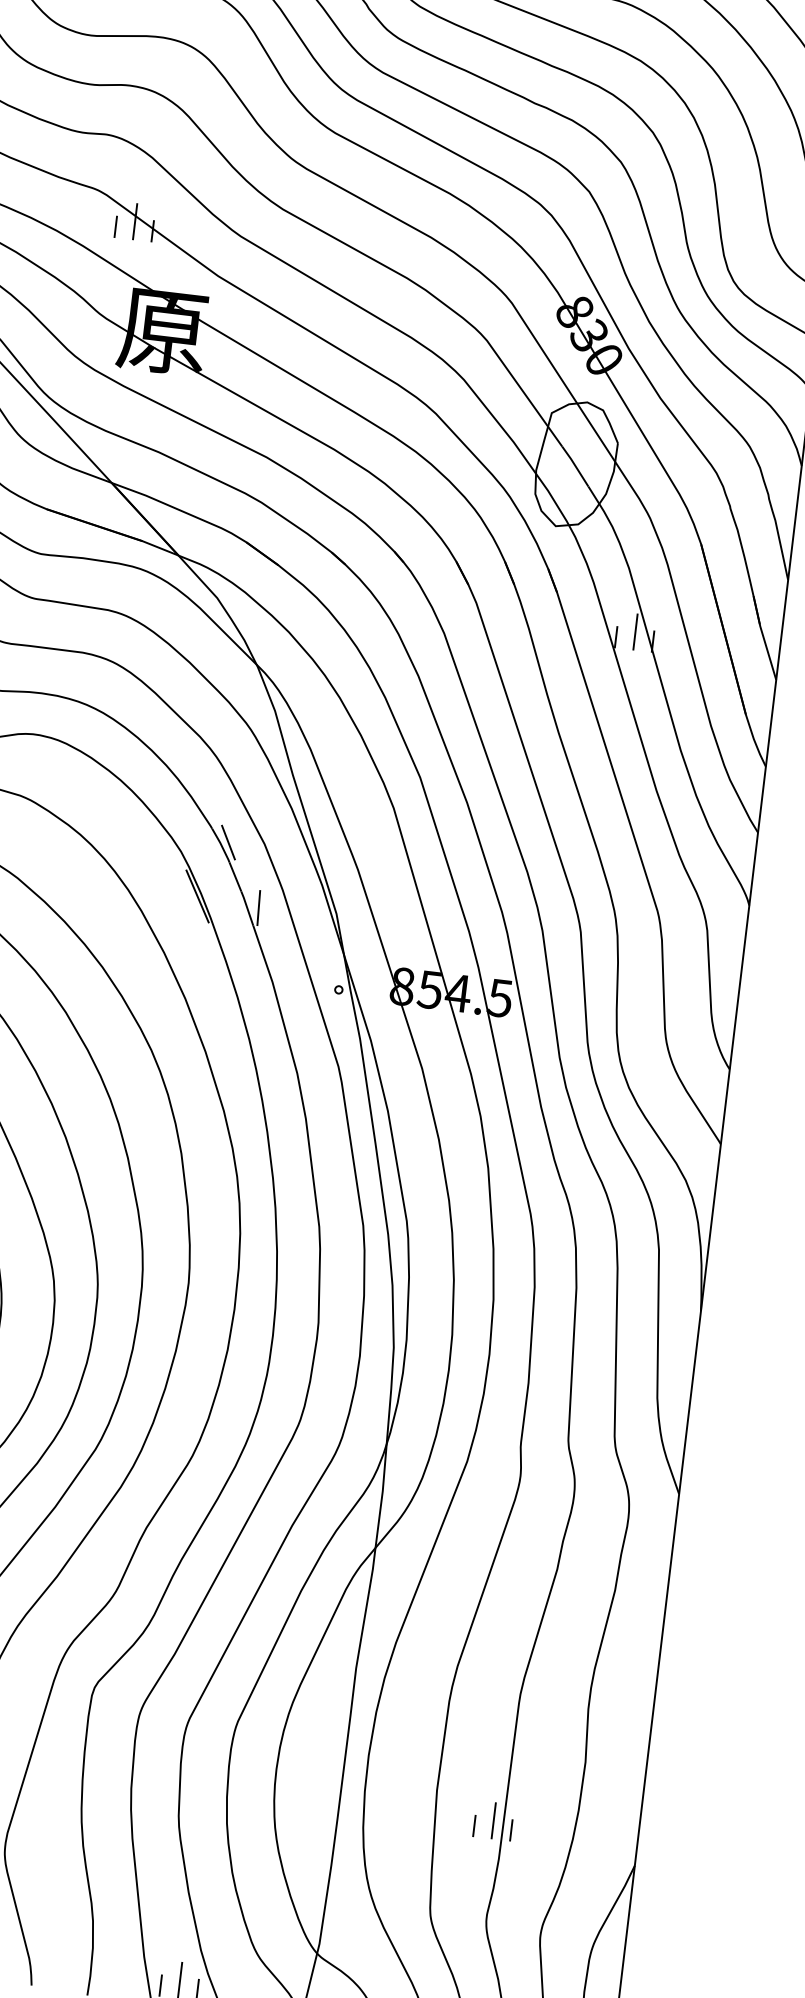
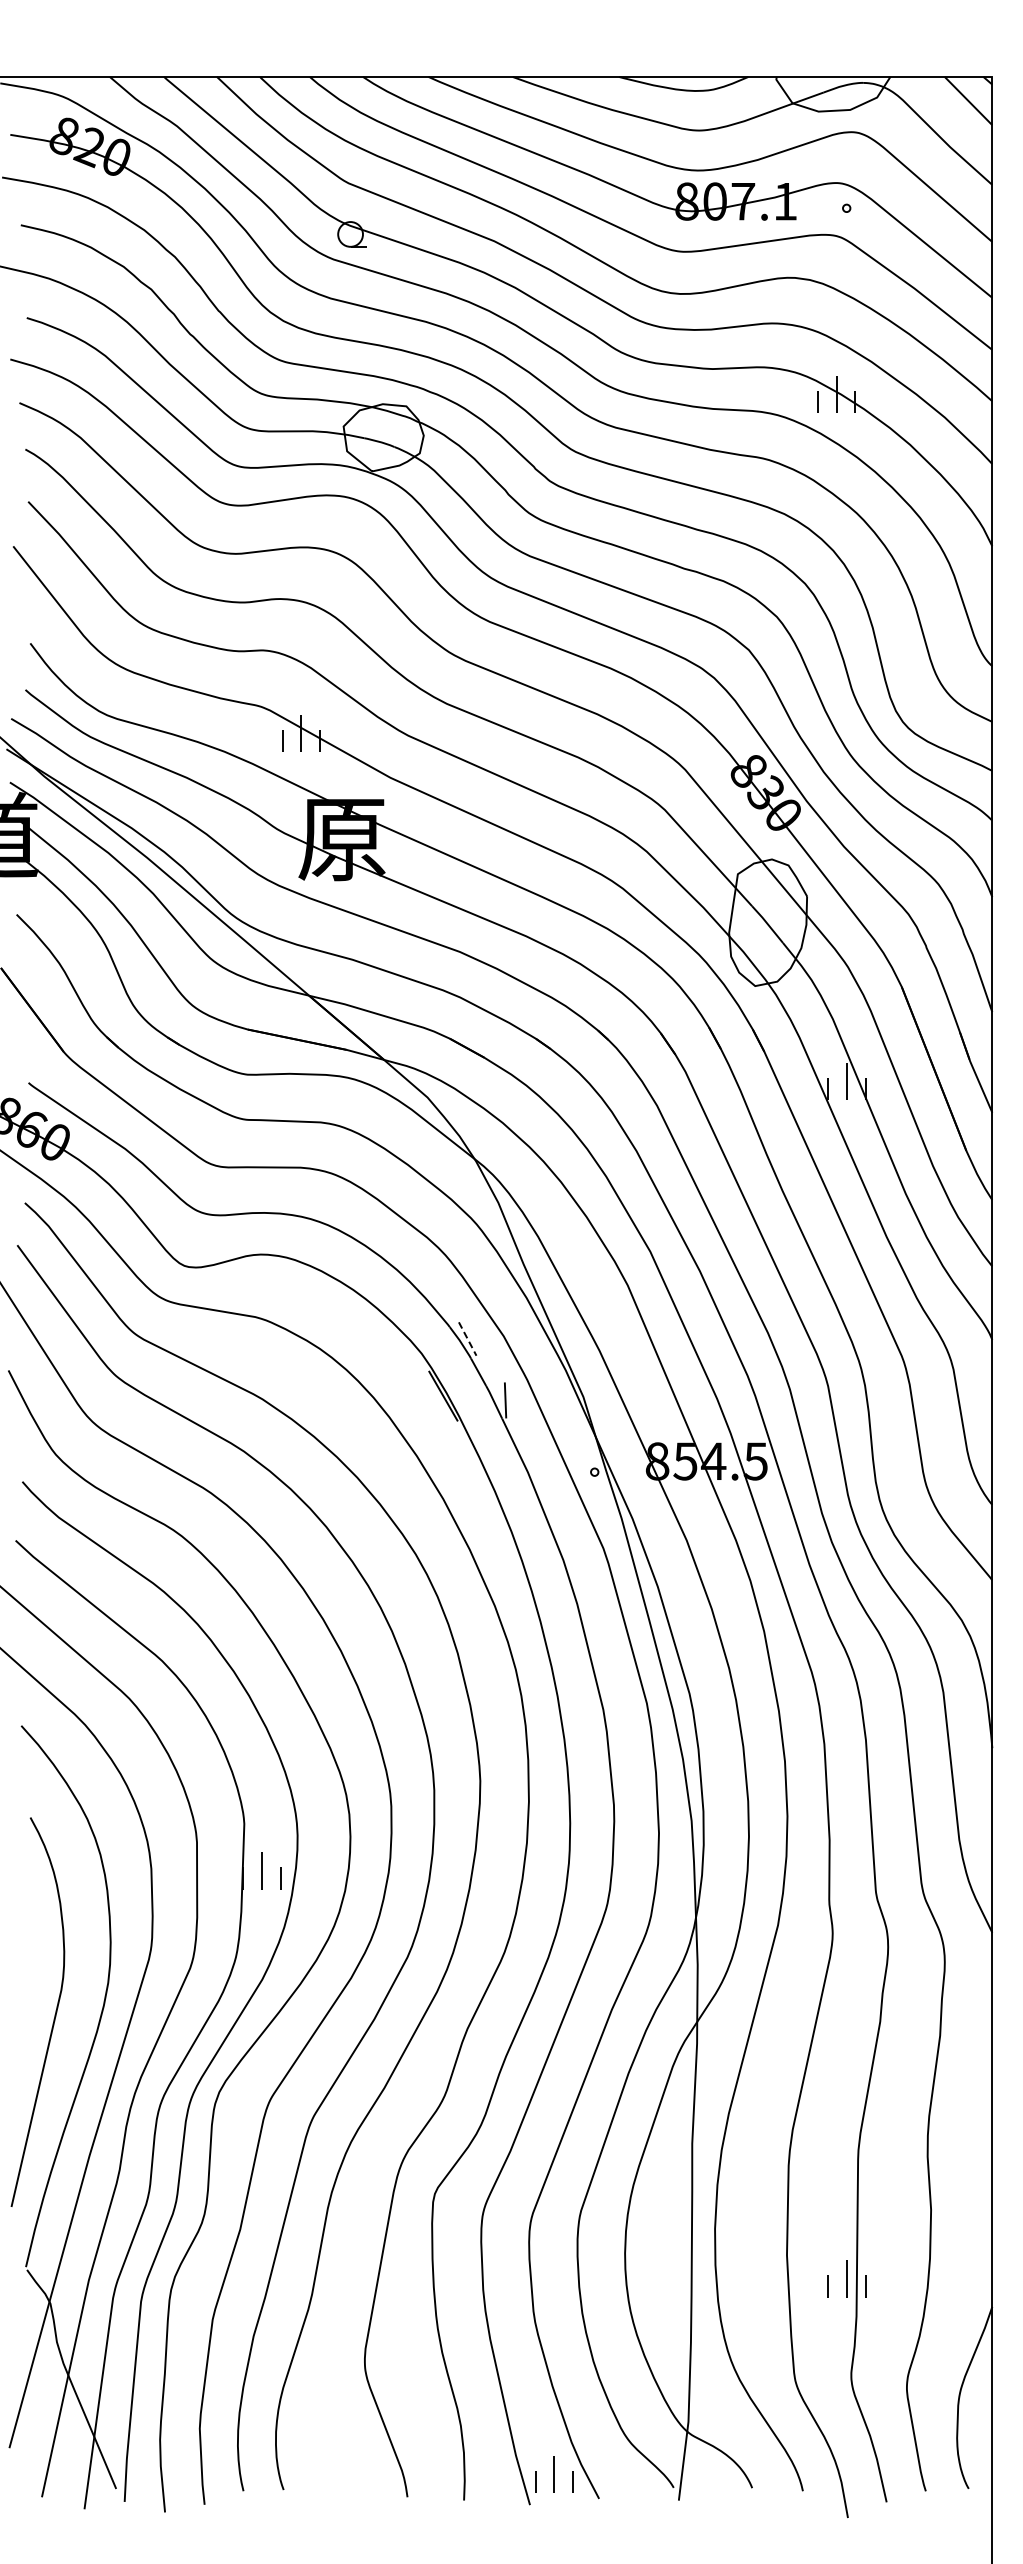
line: (228, 843) -> (467, 1339), solid -> dashed

